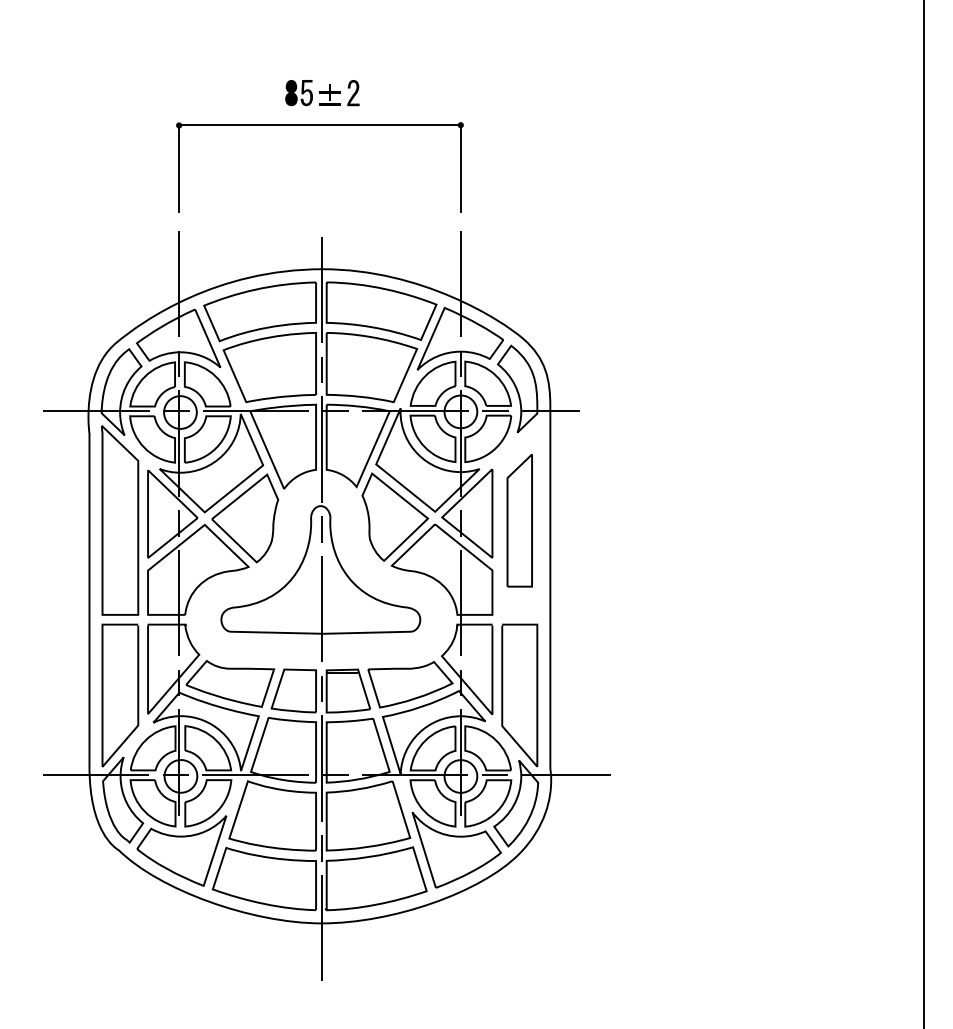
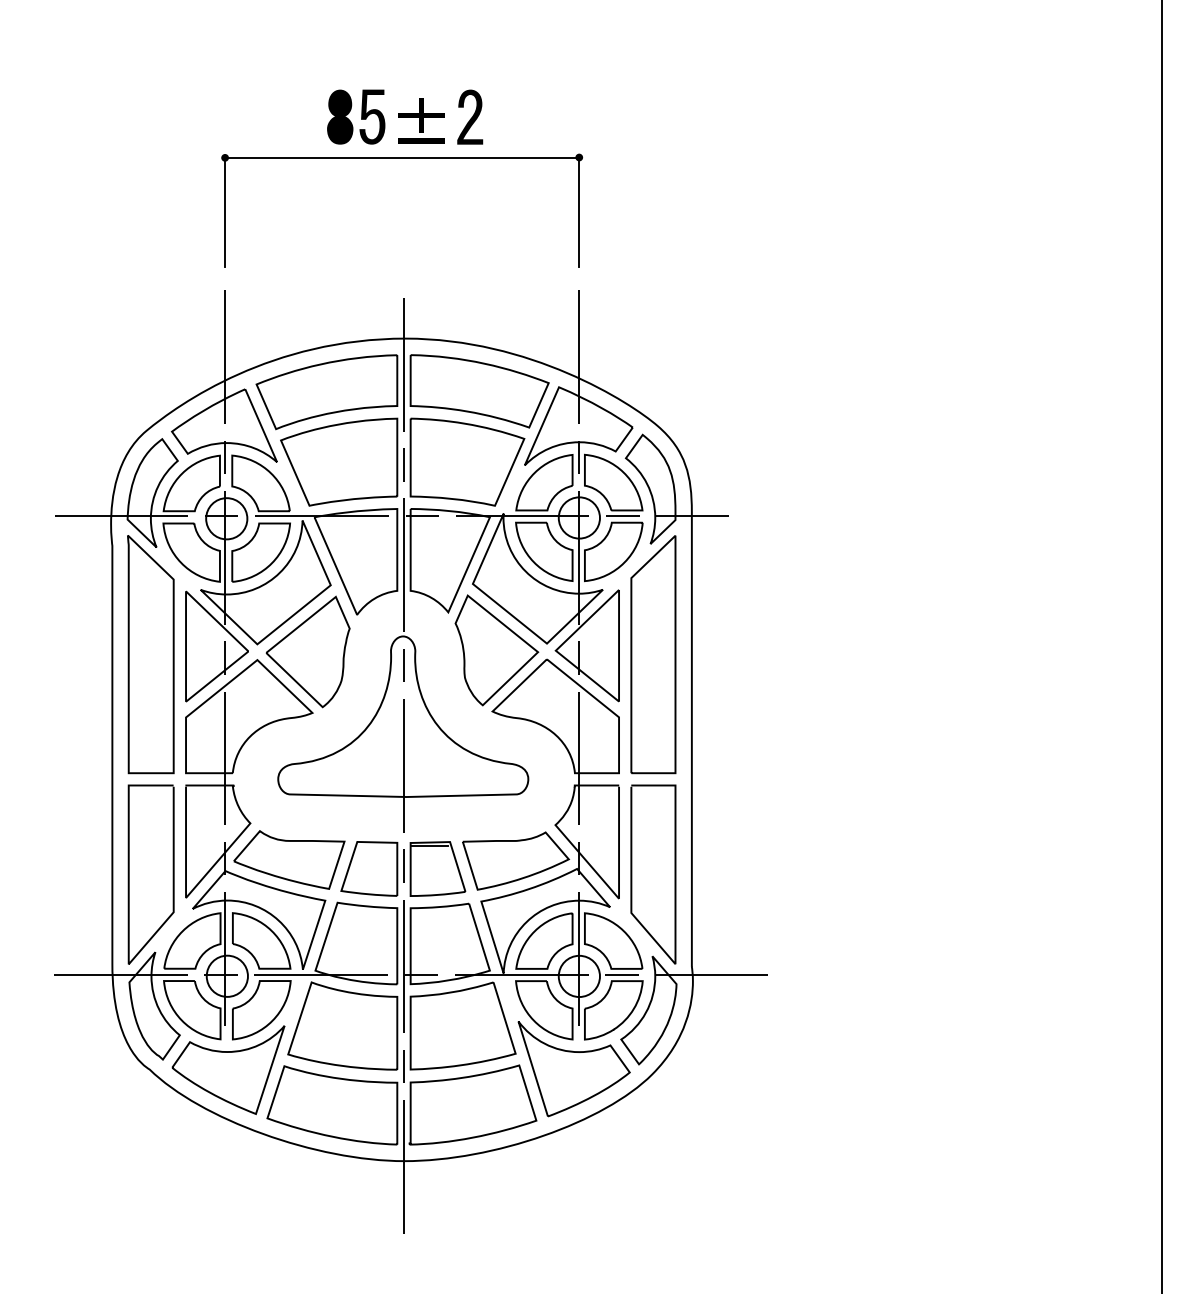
part: (322, 92) -> (405, 116), size x1.67
part: (519, 520) -> (653, 654), size x1.43

